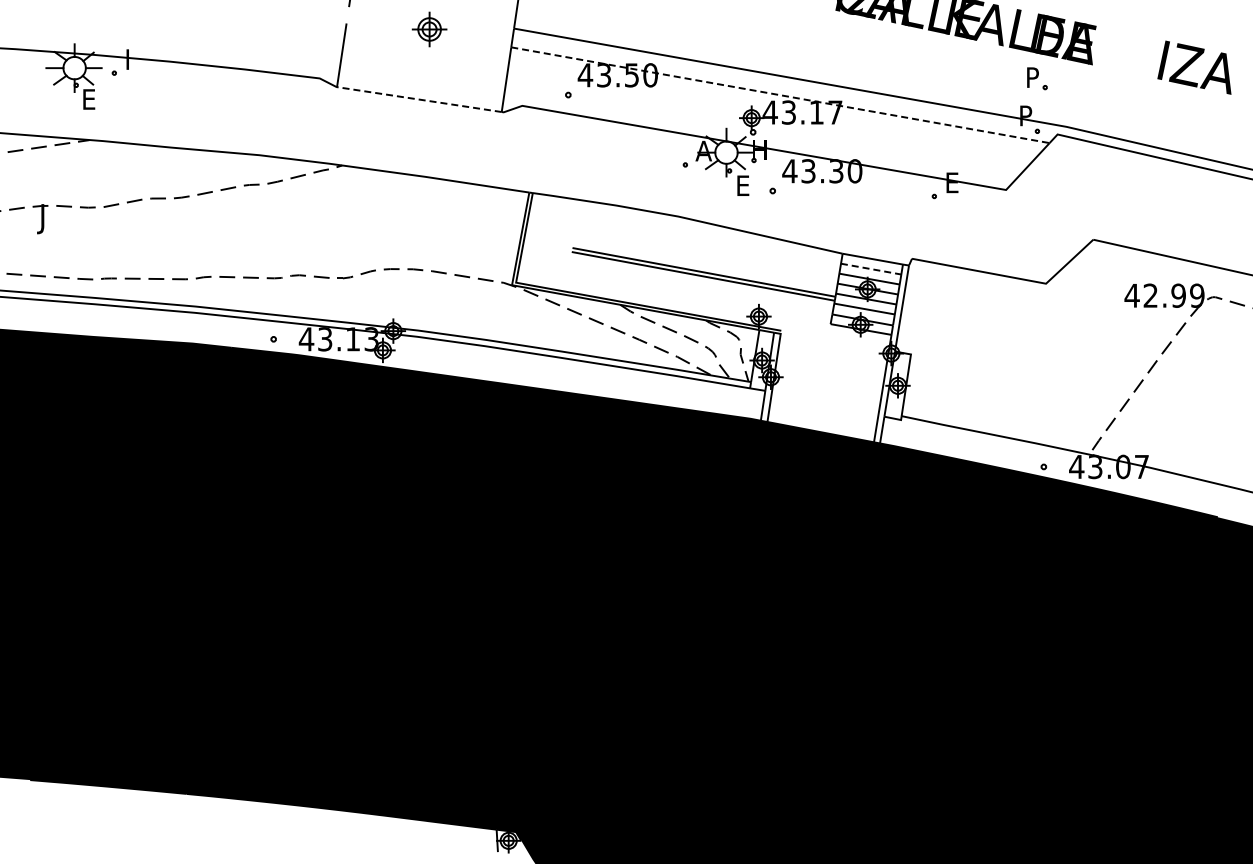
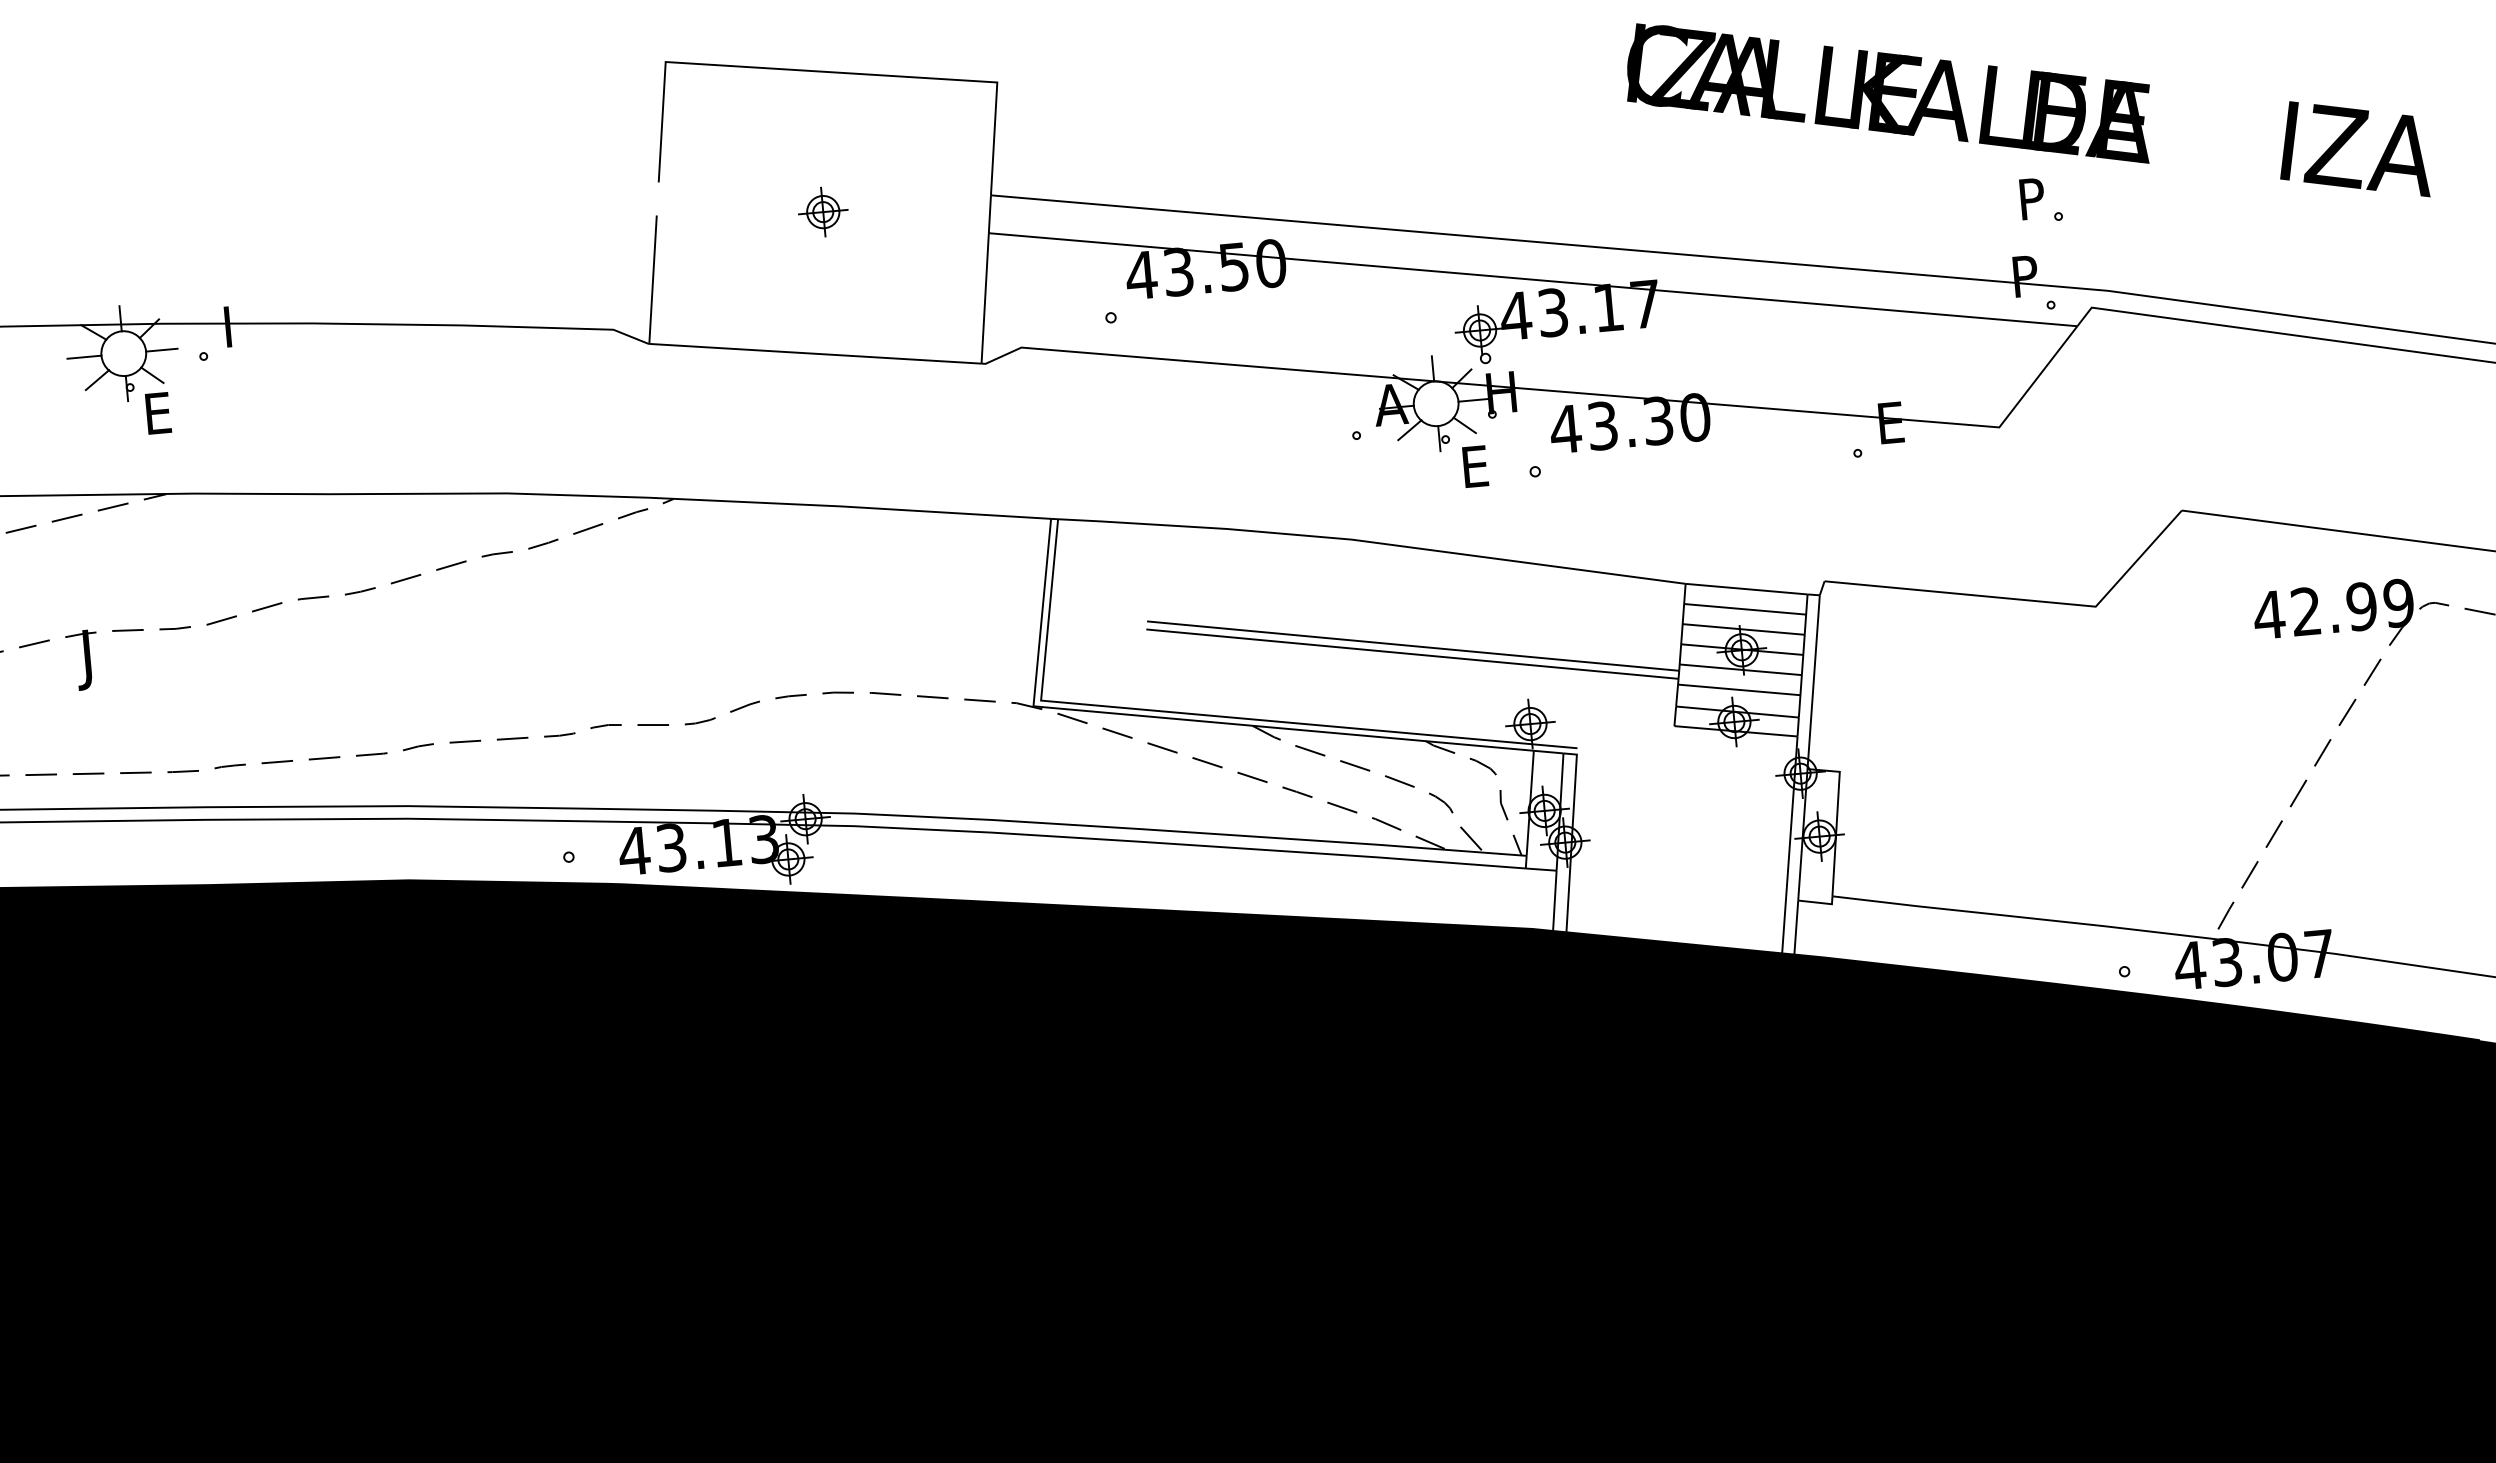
part: (429, 28) -> (822, 210), size x0.71
line: (780, 95) -> (1533, 280), dashed -> solid
line: (418, 99) -> (813, 353), dashed -> solid
line: (871, 269) -> (1745, 609), dashed -> solid

